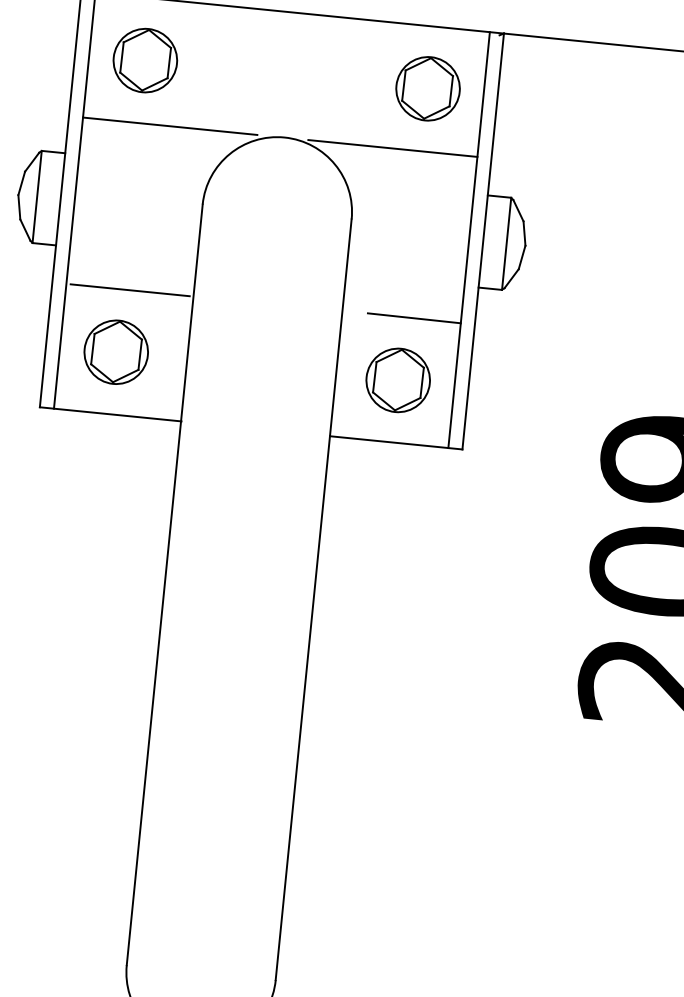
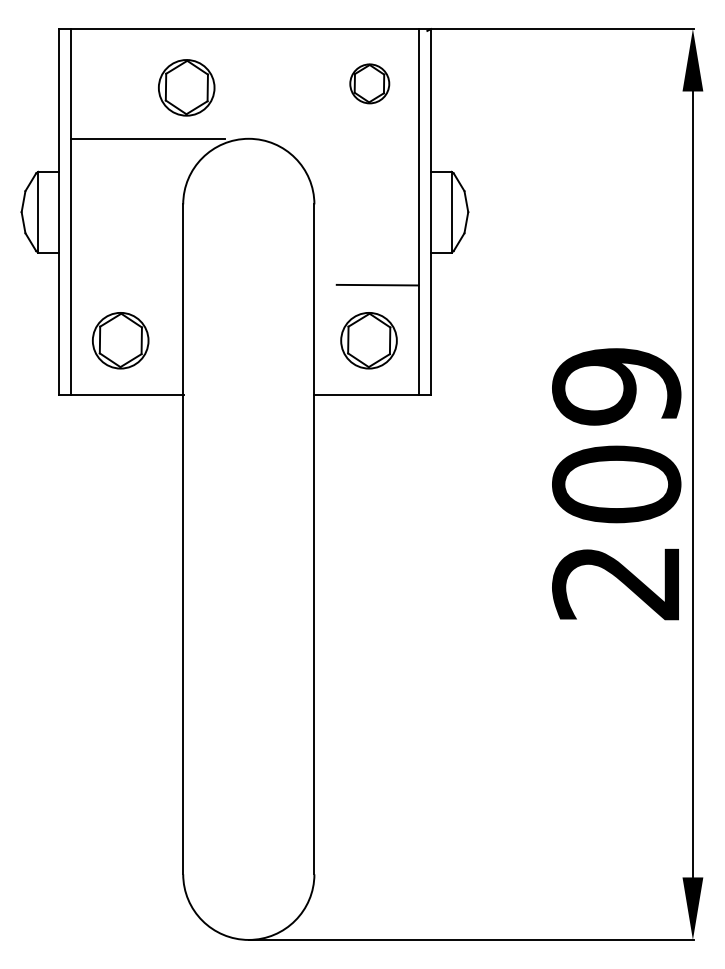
part: (145, 60) -> (186, 87), moved
part: (427, 88) -> (369, 83), size x0.7
line: (392, 147) -> (343, 138), removed
line: (130, 290) -> (127, 285), removed

